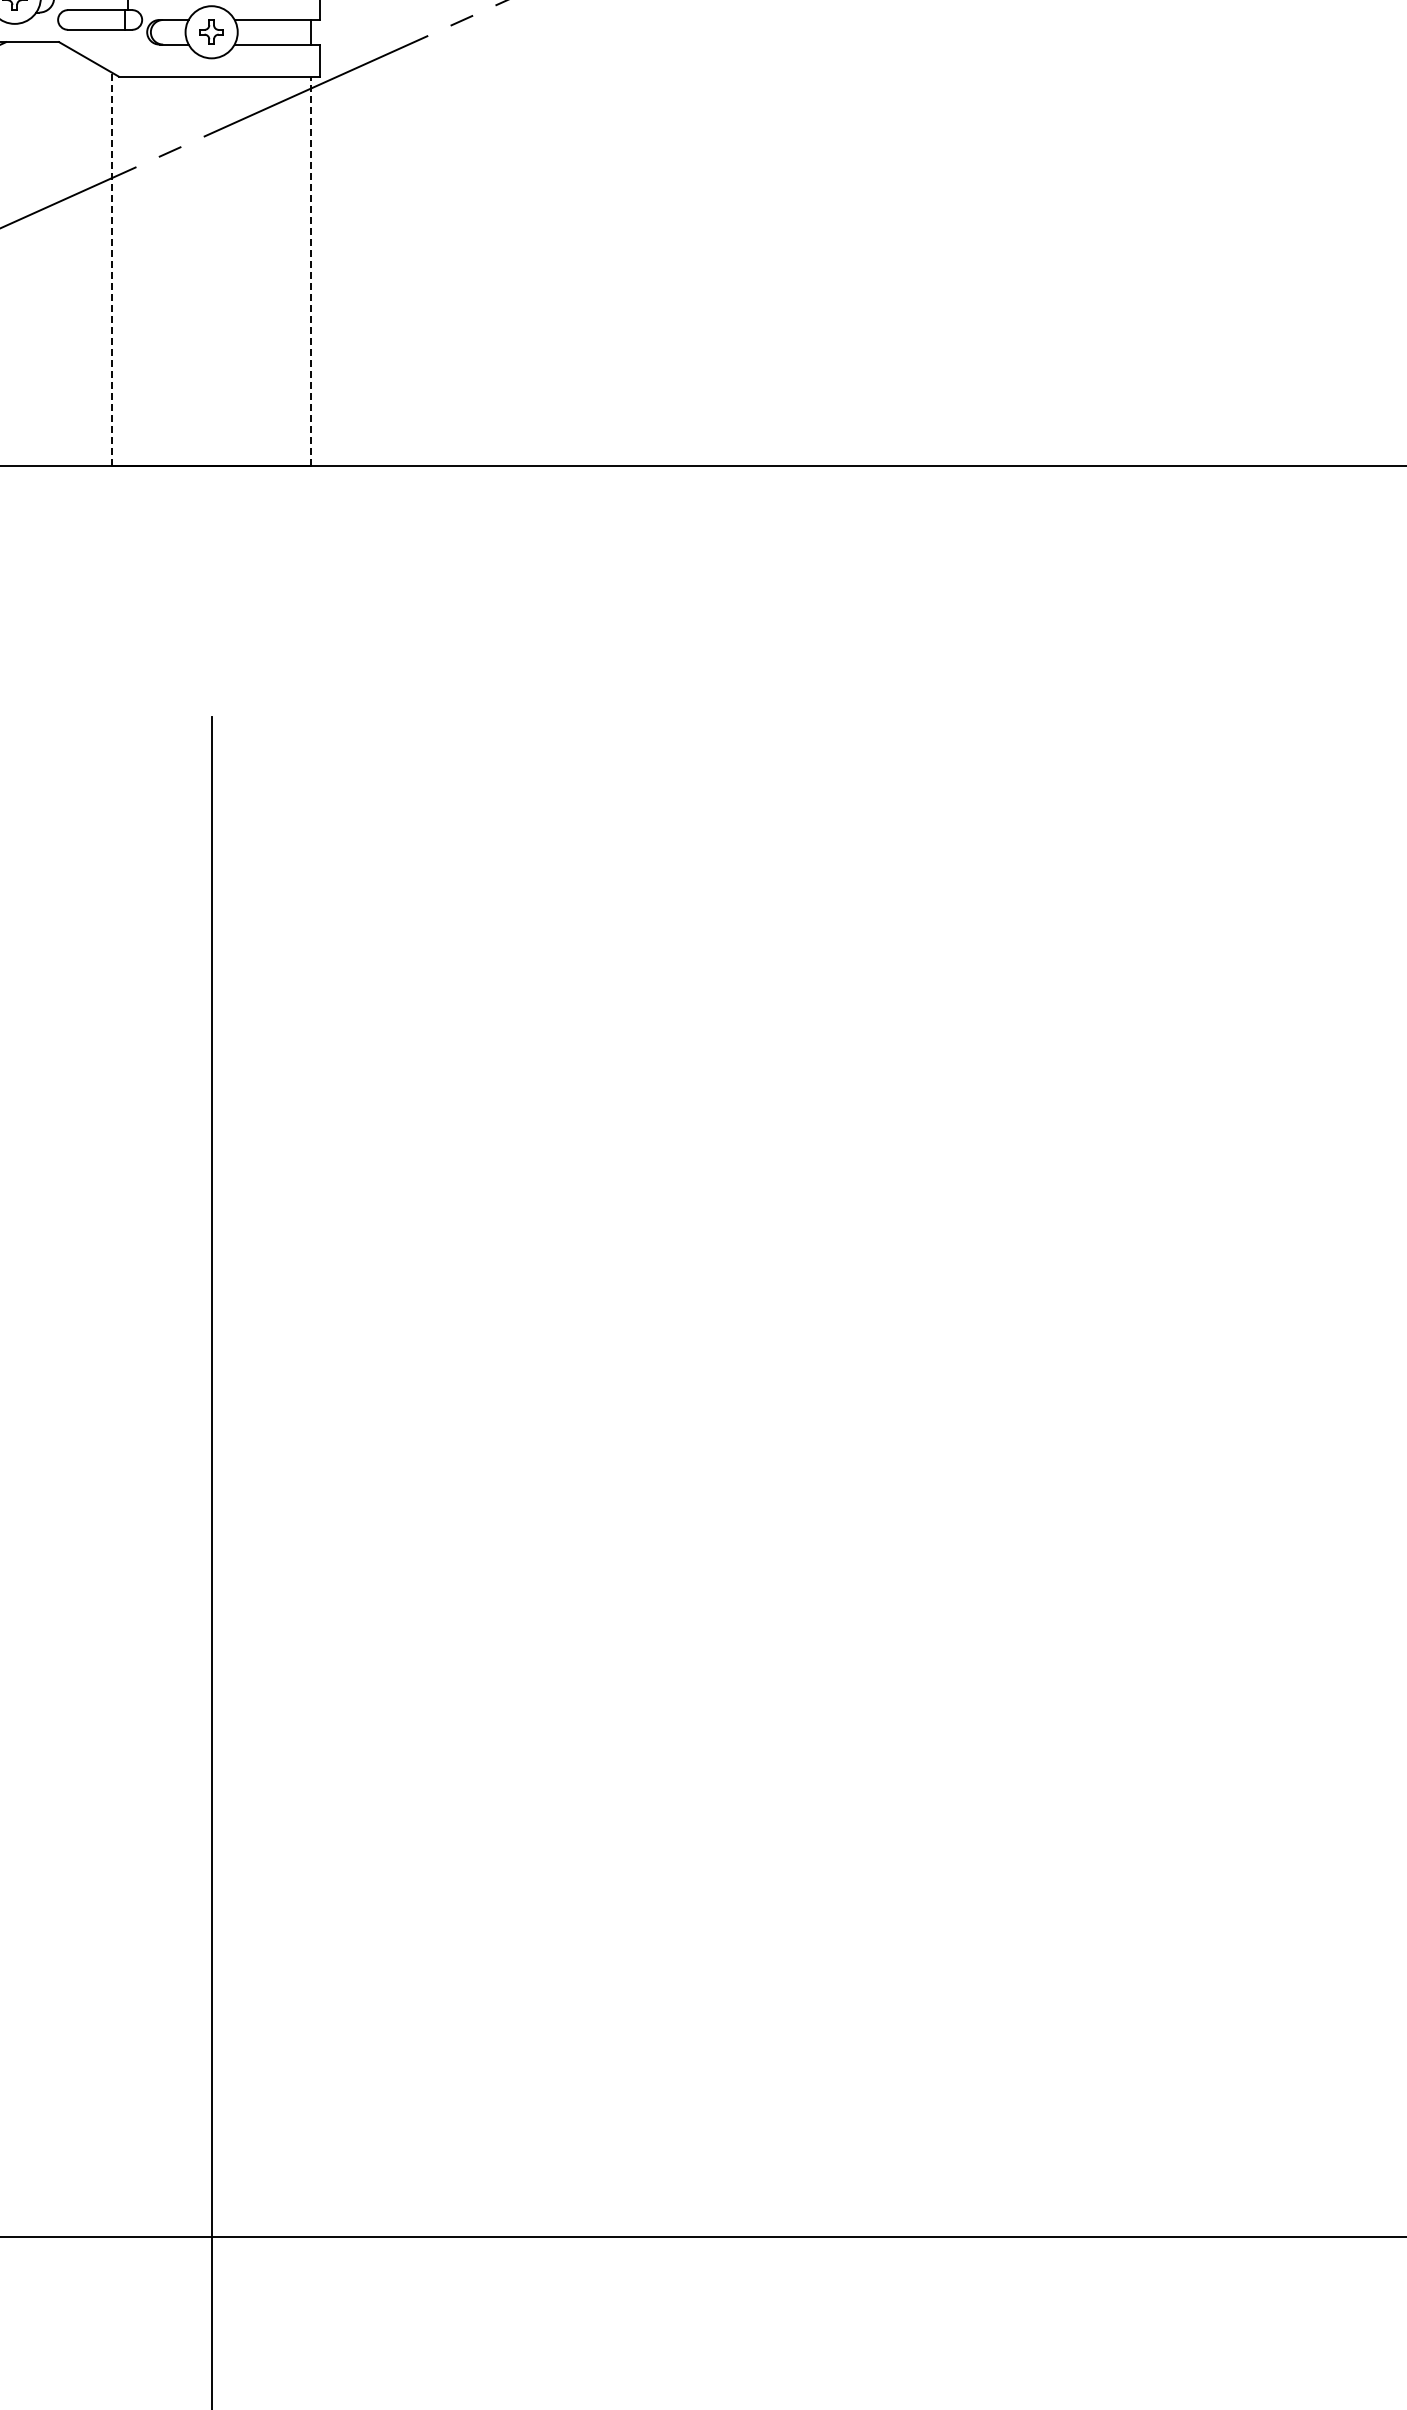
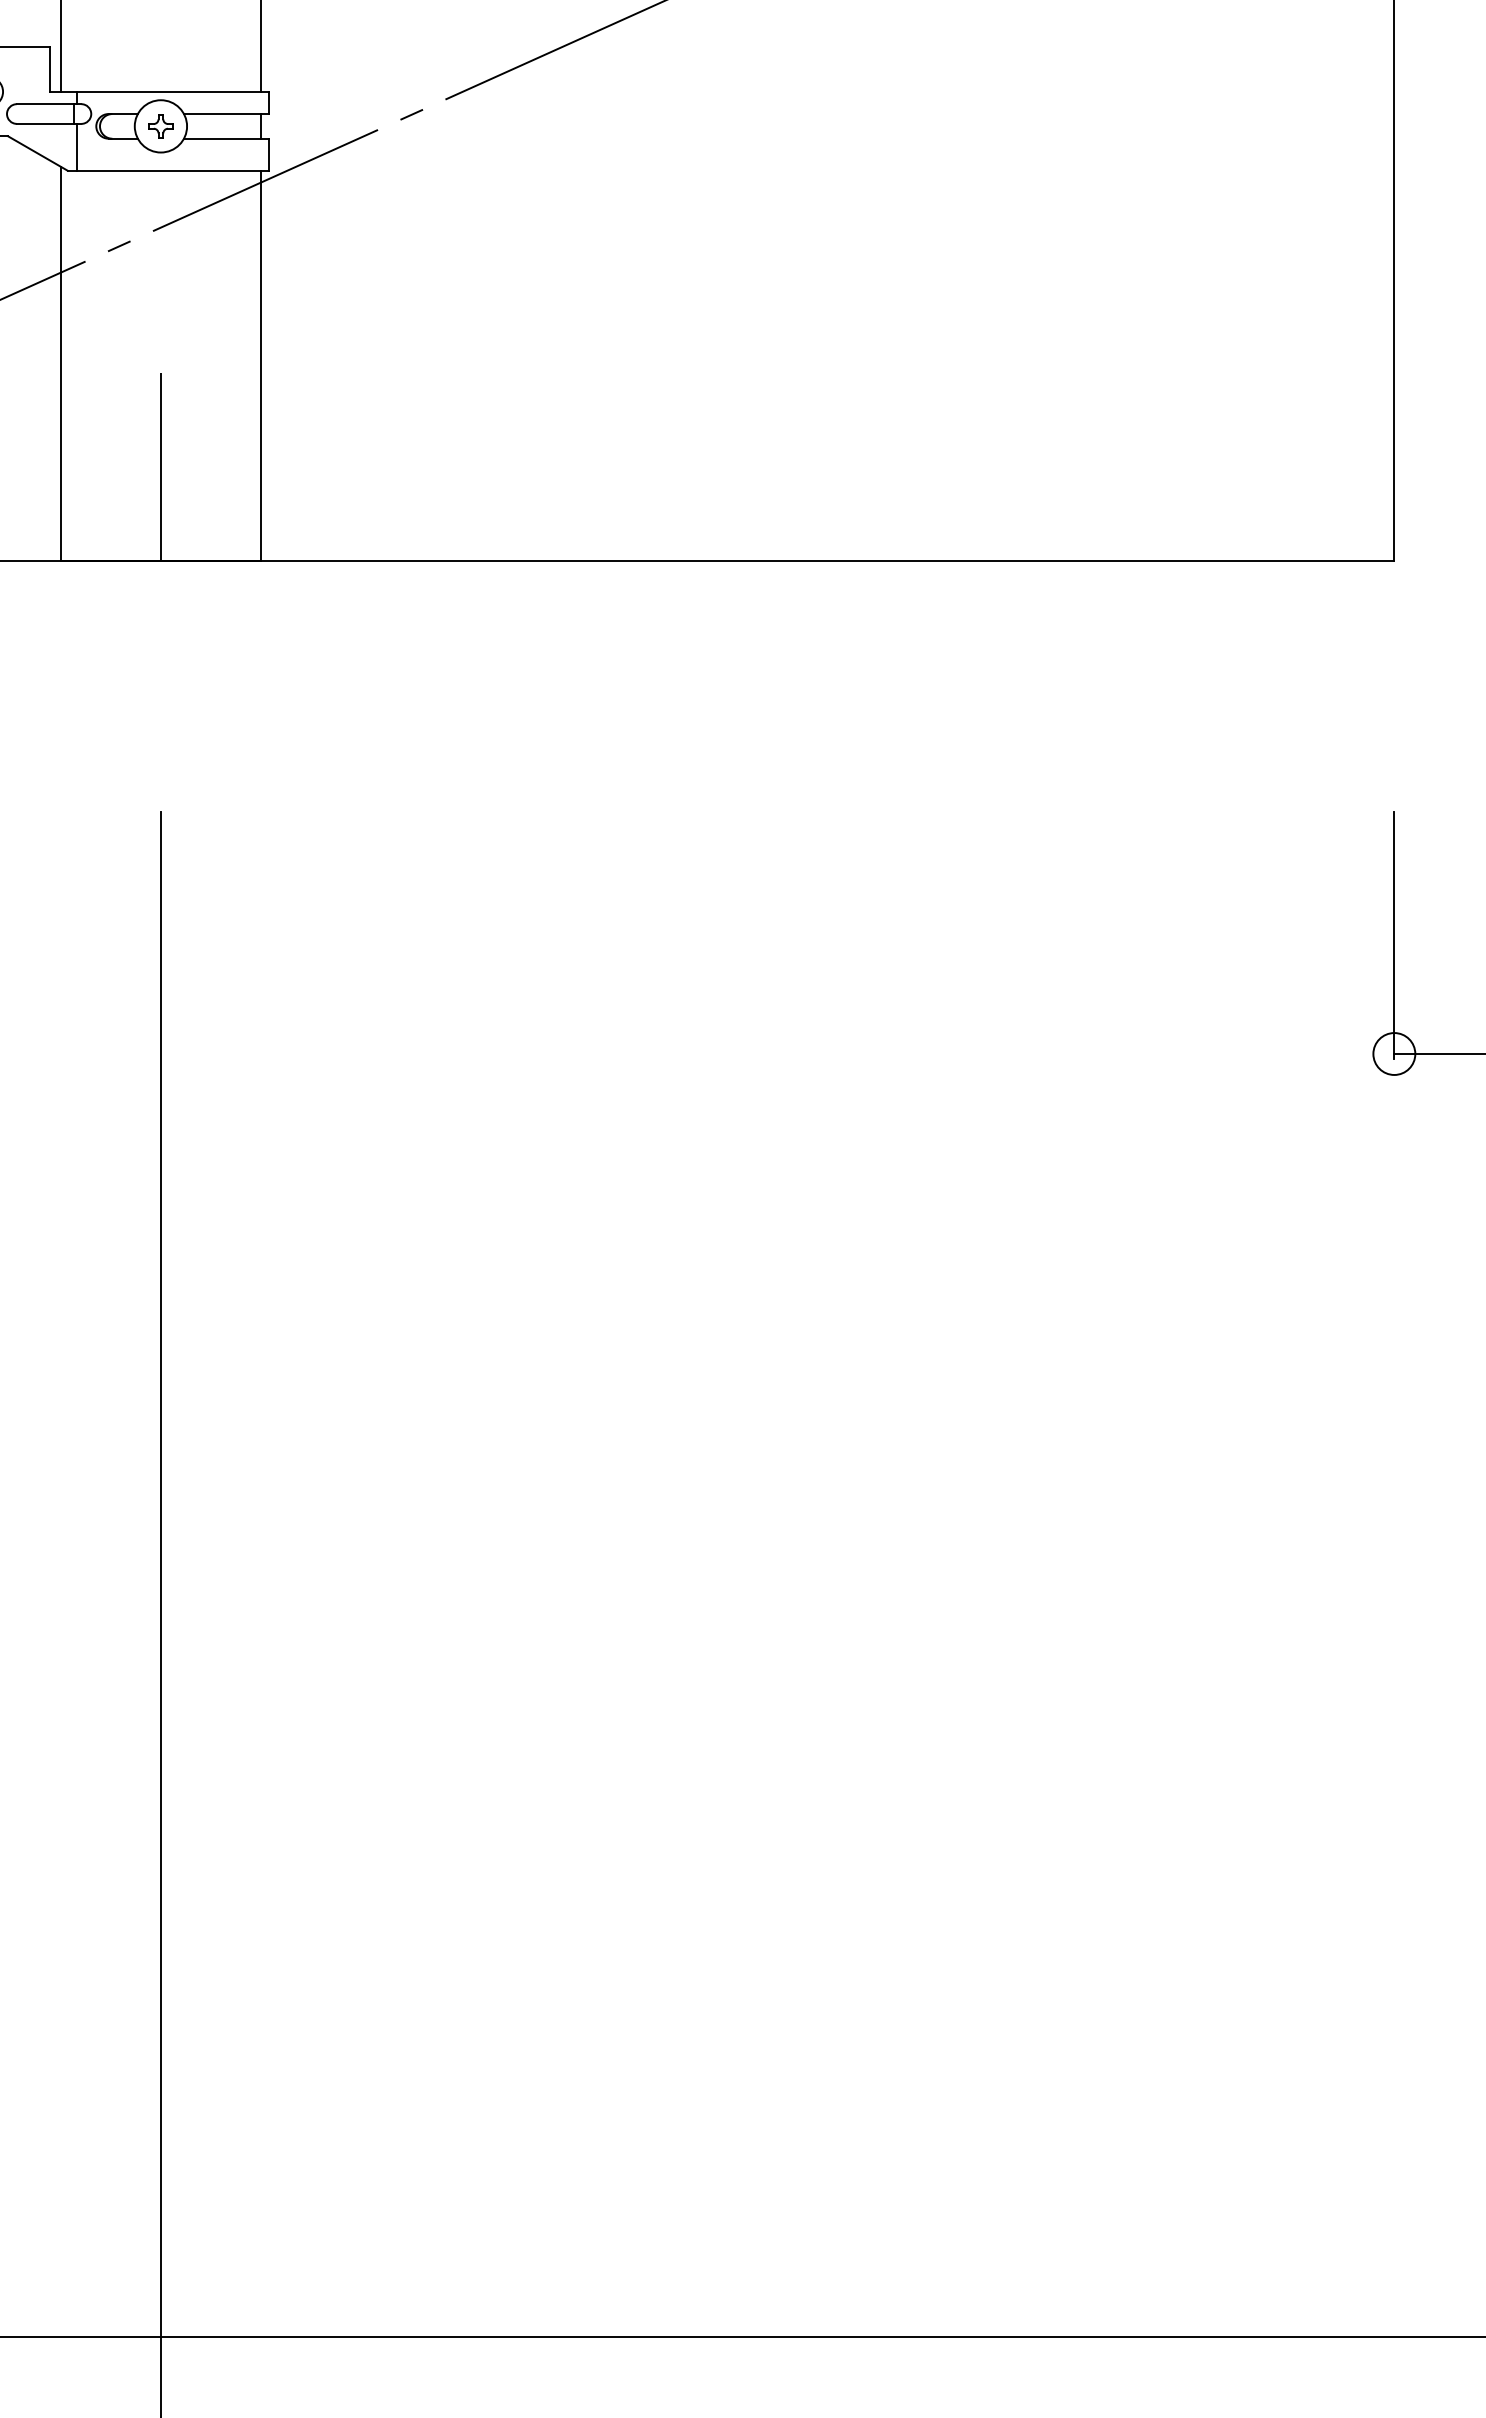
line: (128, 52) -> (77, 146), added
line: (112, 268) -> (61, 363), dashed -> solid
line: (310, 270) -> (260, 365), dashed -> solid
line: (211, 371) -> (160, 466), added

